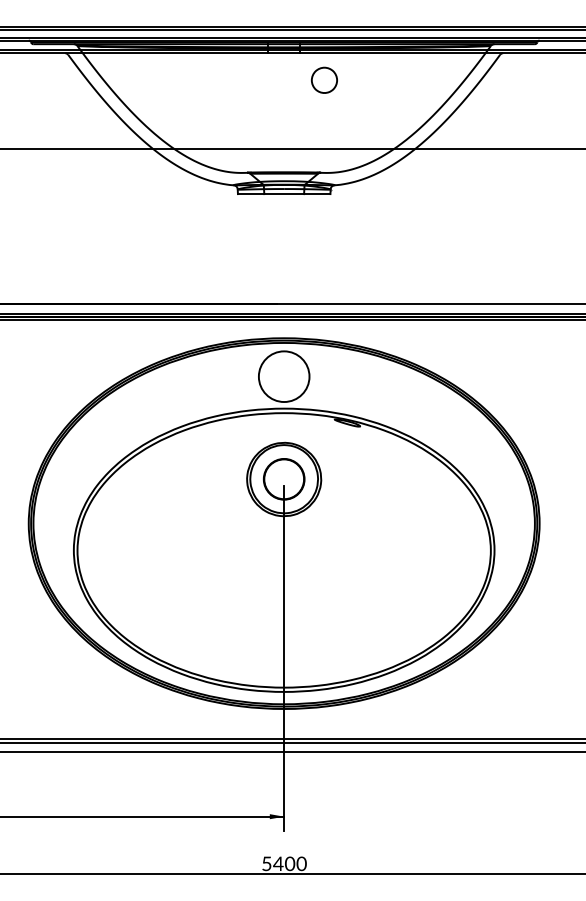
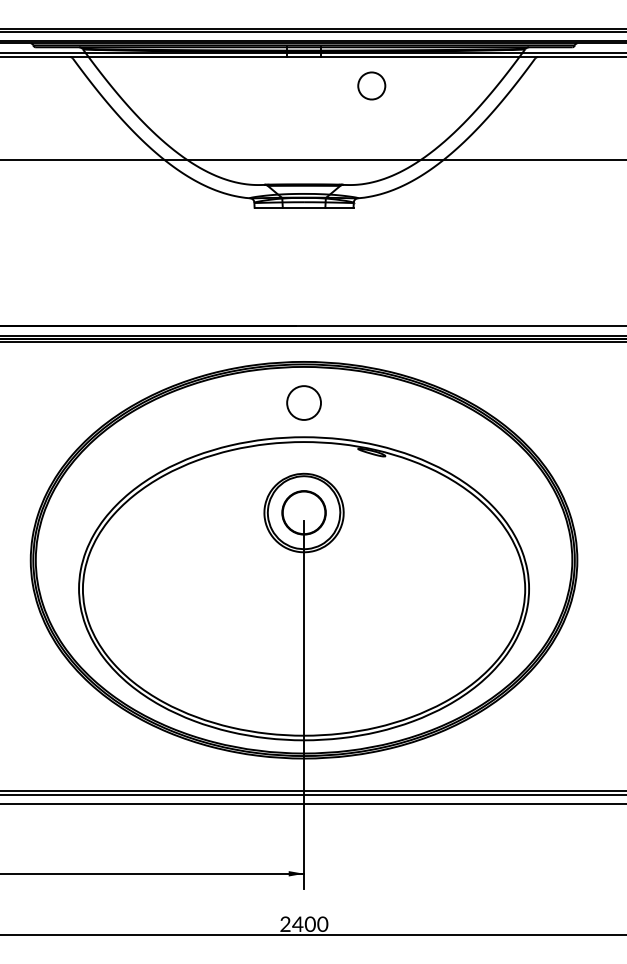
part: (323, 79) -> (370, 85), moved
circle: (284, 376) -> (304, 402), size x0.62
text: (266, 863) -> (285, 923), 5400 -> 2400

